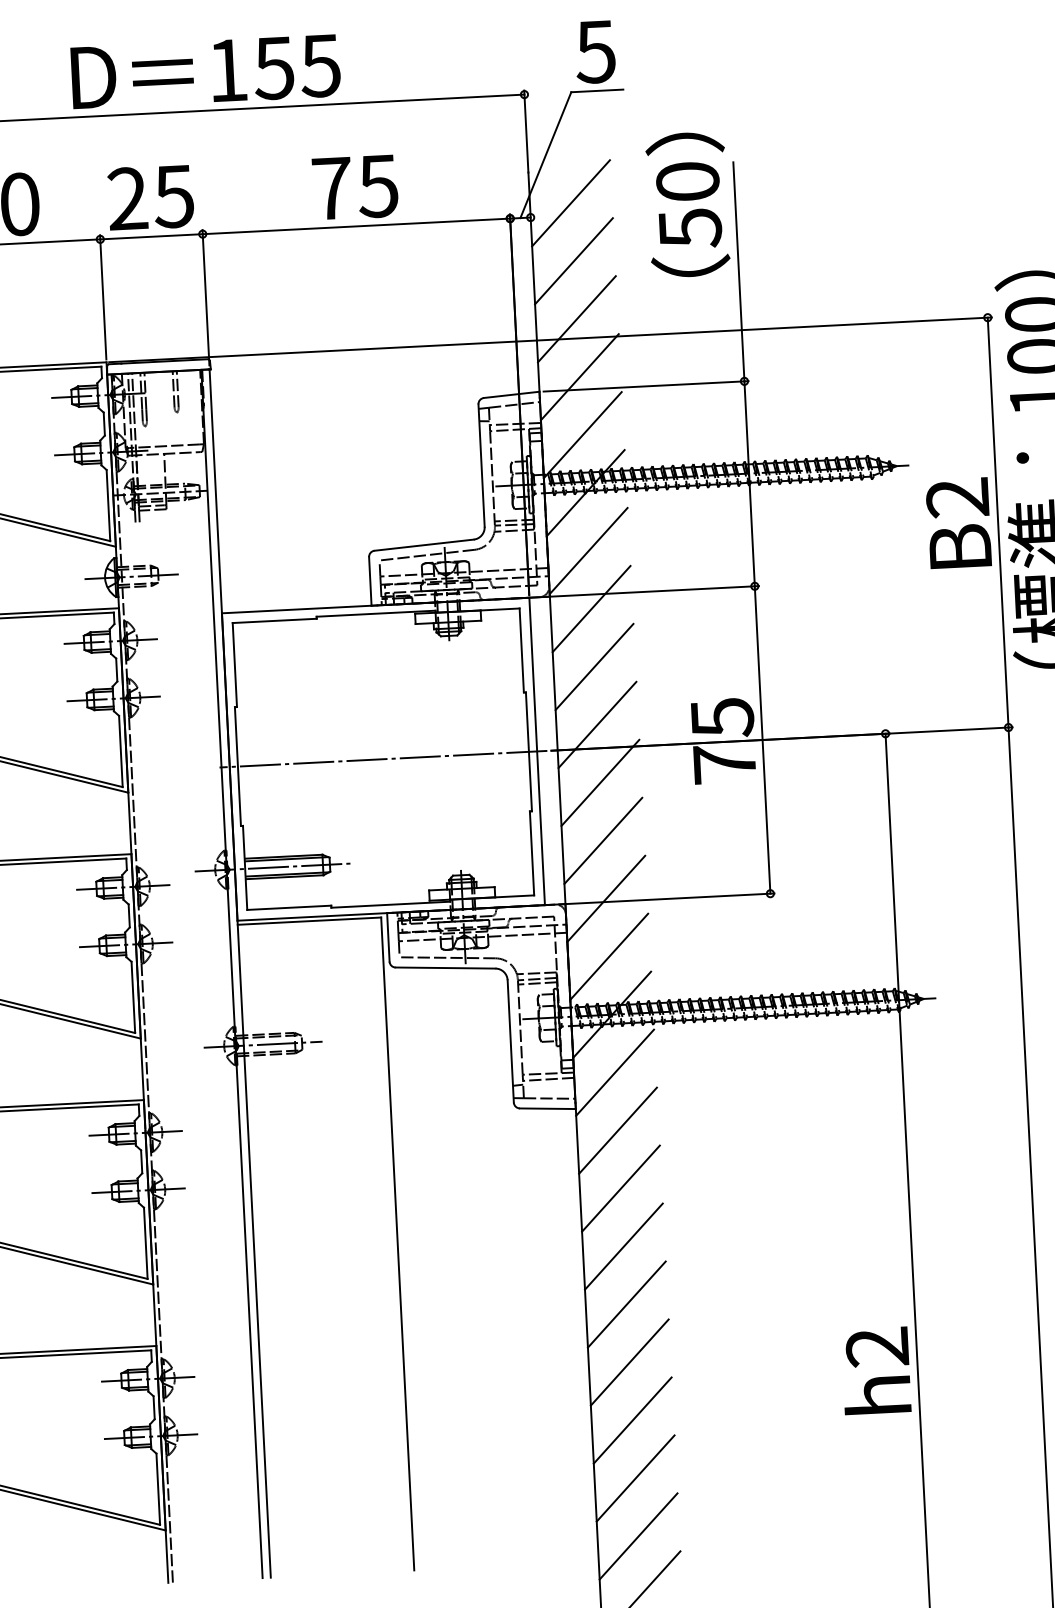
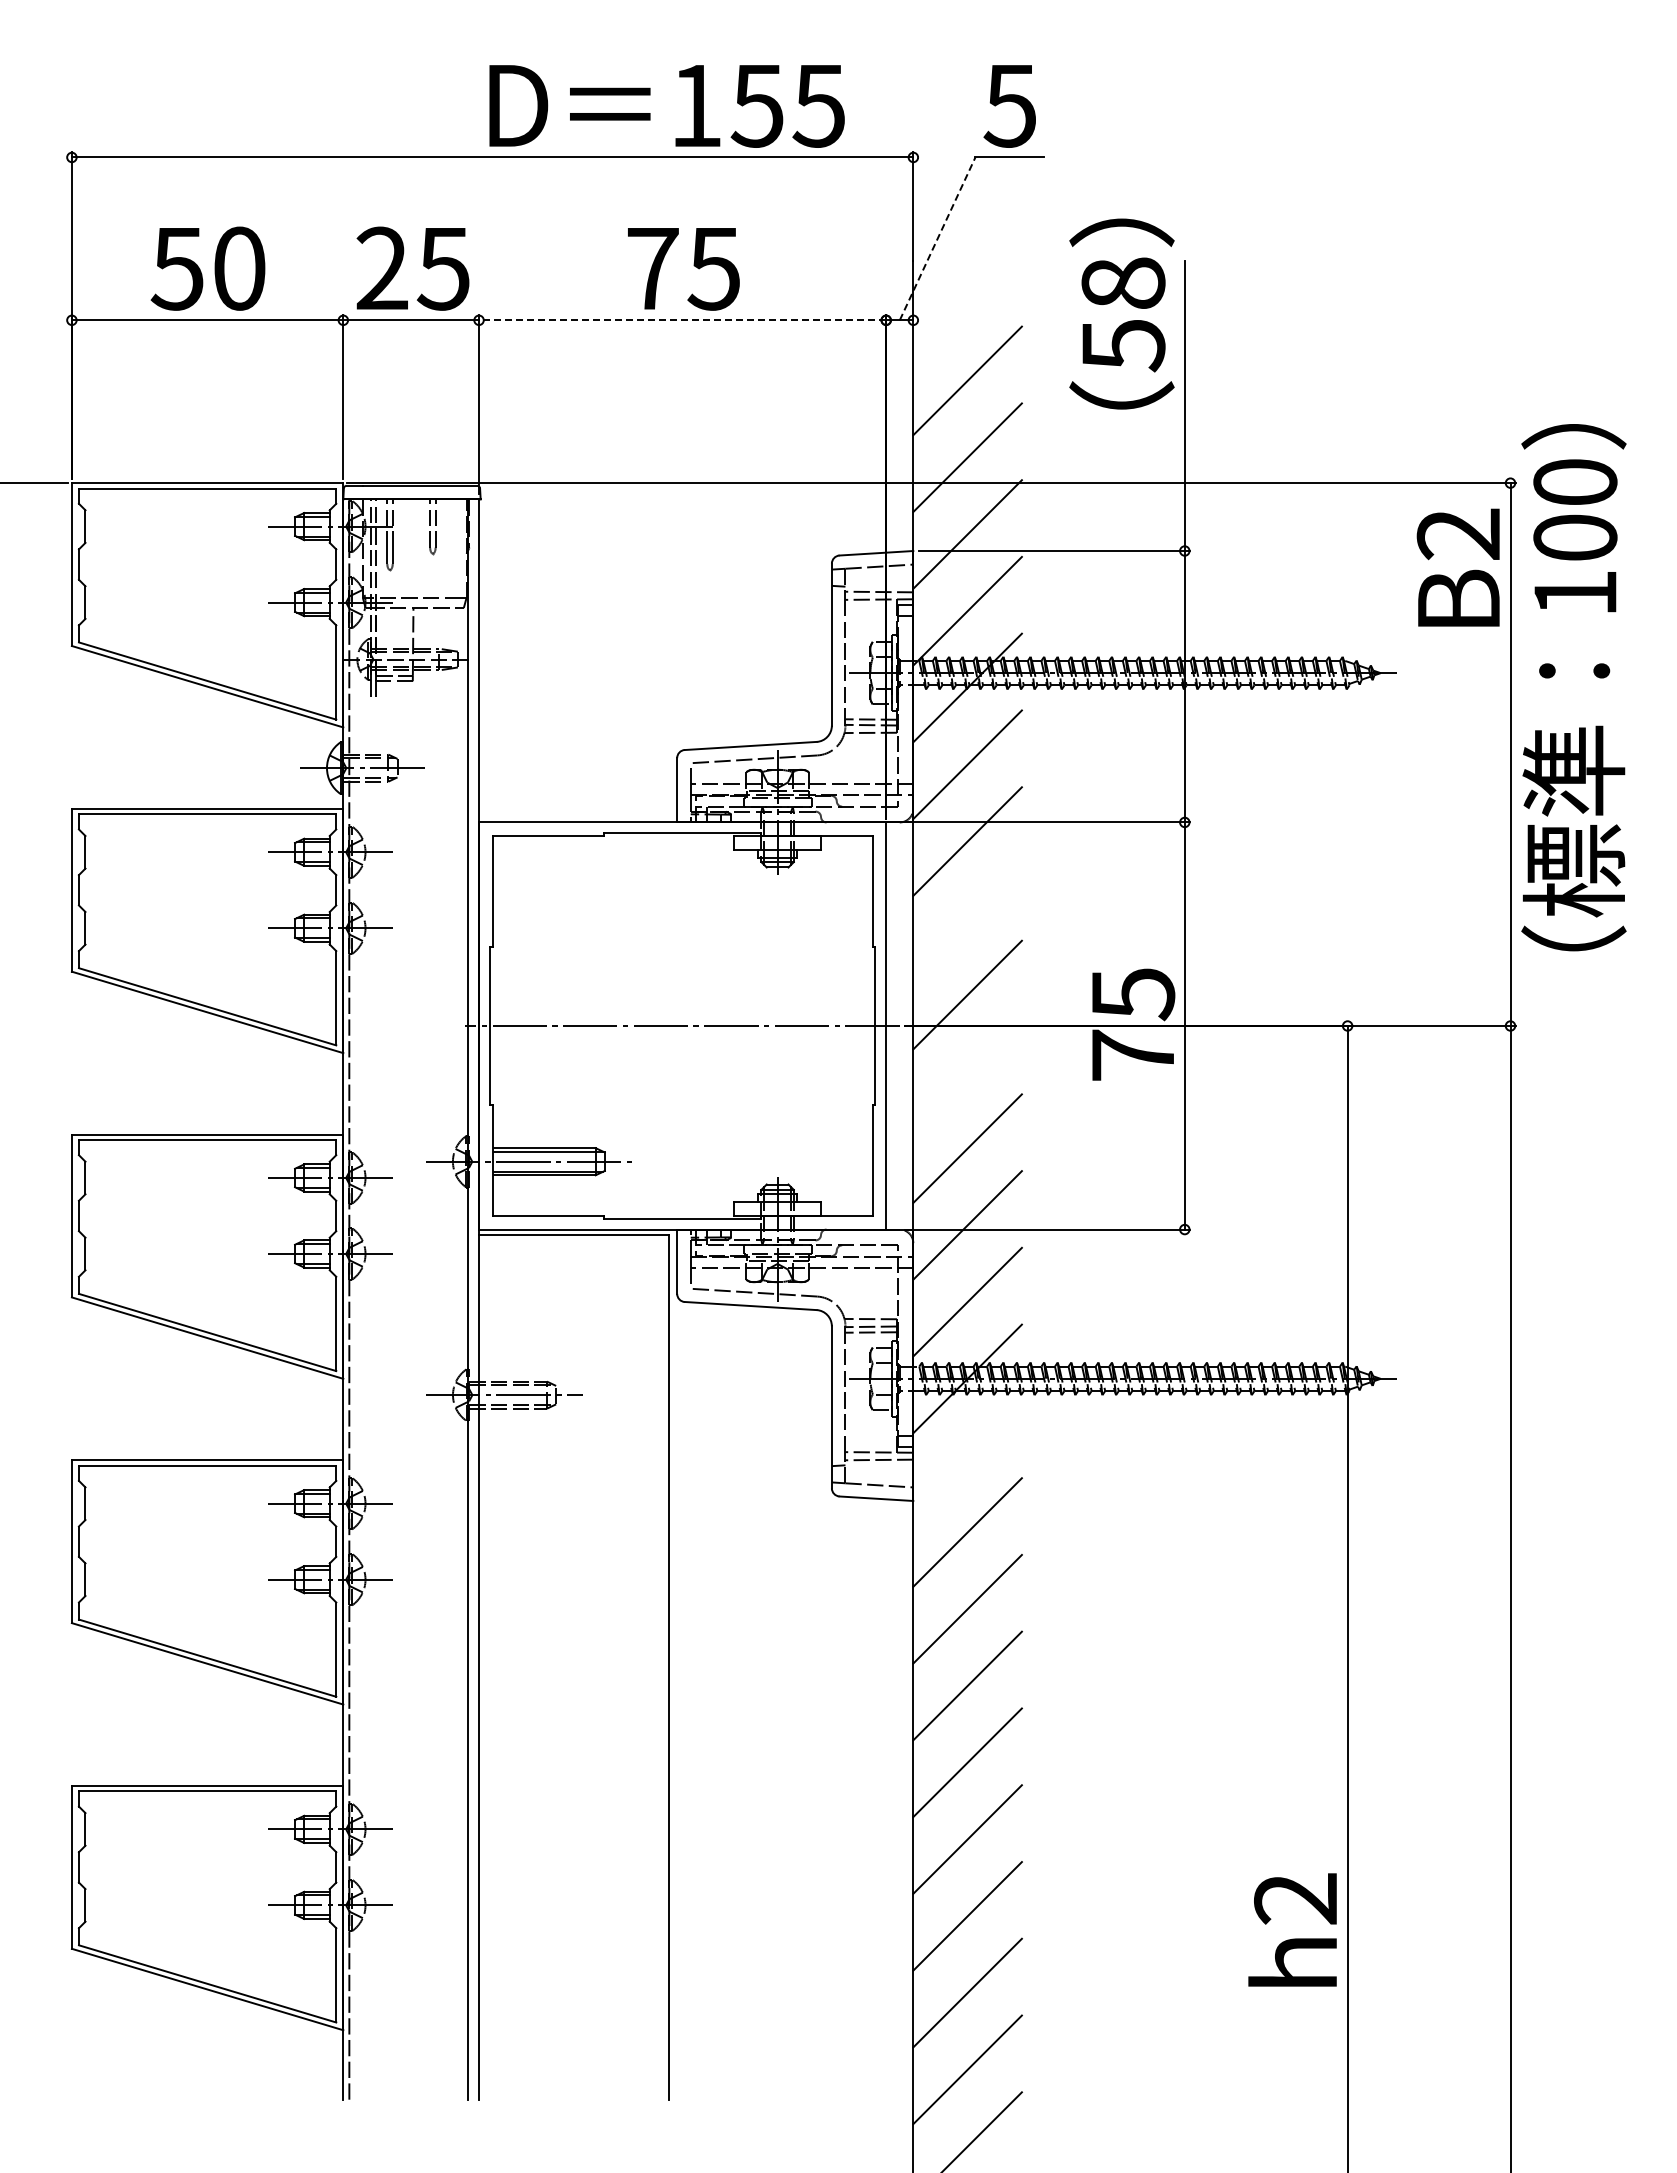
text: (205, 72) -> (666, 106), moved
line: (545, 154) -> (937, 238), solid -> dashed
text: (687, 180) -> (1123, 282), 50 -> 58
line: (570, 202) -> (967, 303), removed
line: (356, 226) -> (682, 320), solid -> dashed
text: (958, 523) -> (1457, 567), moved
line: (594, 667) -> (967, 918), removed
line: (600, 782) -> (967, 1071), removed
line: (614, 1072) -> (967, 1455), removed
text: (876, 1370) -> (1292, 1929), moved

